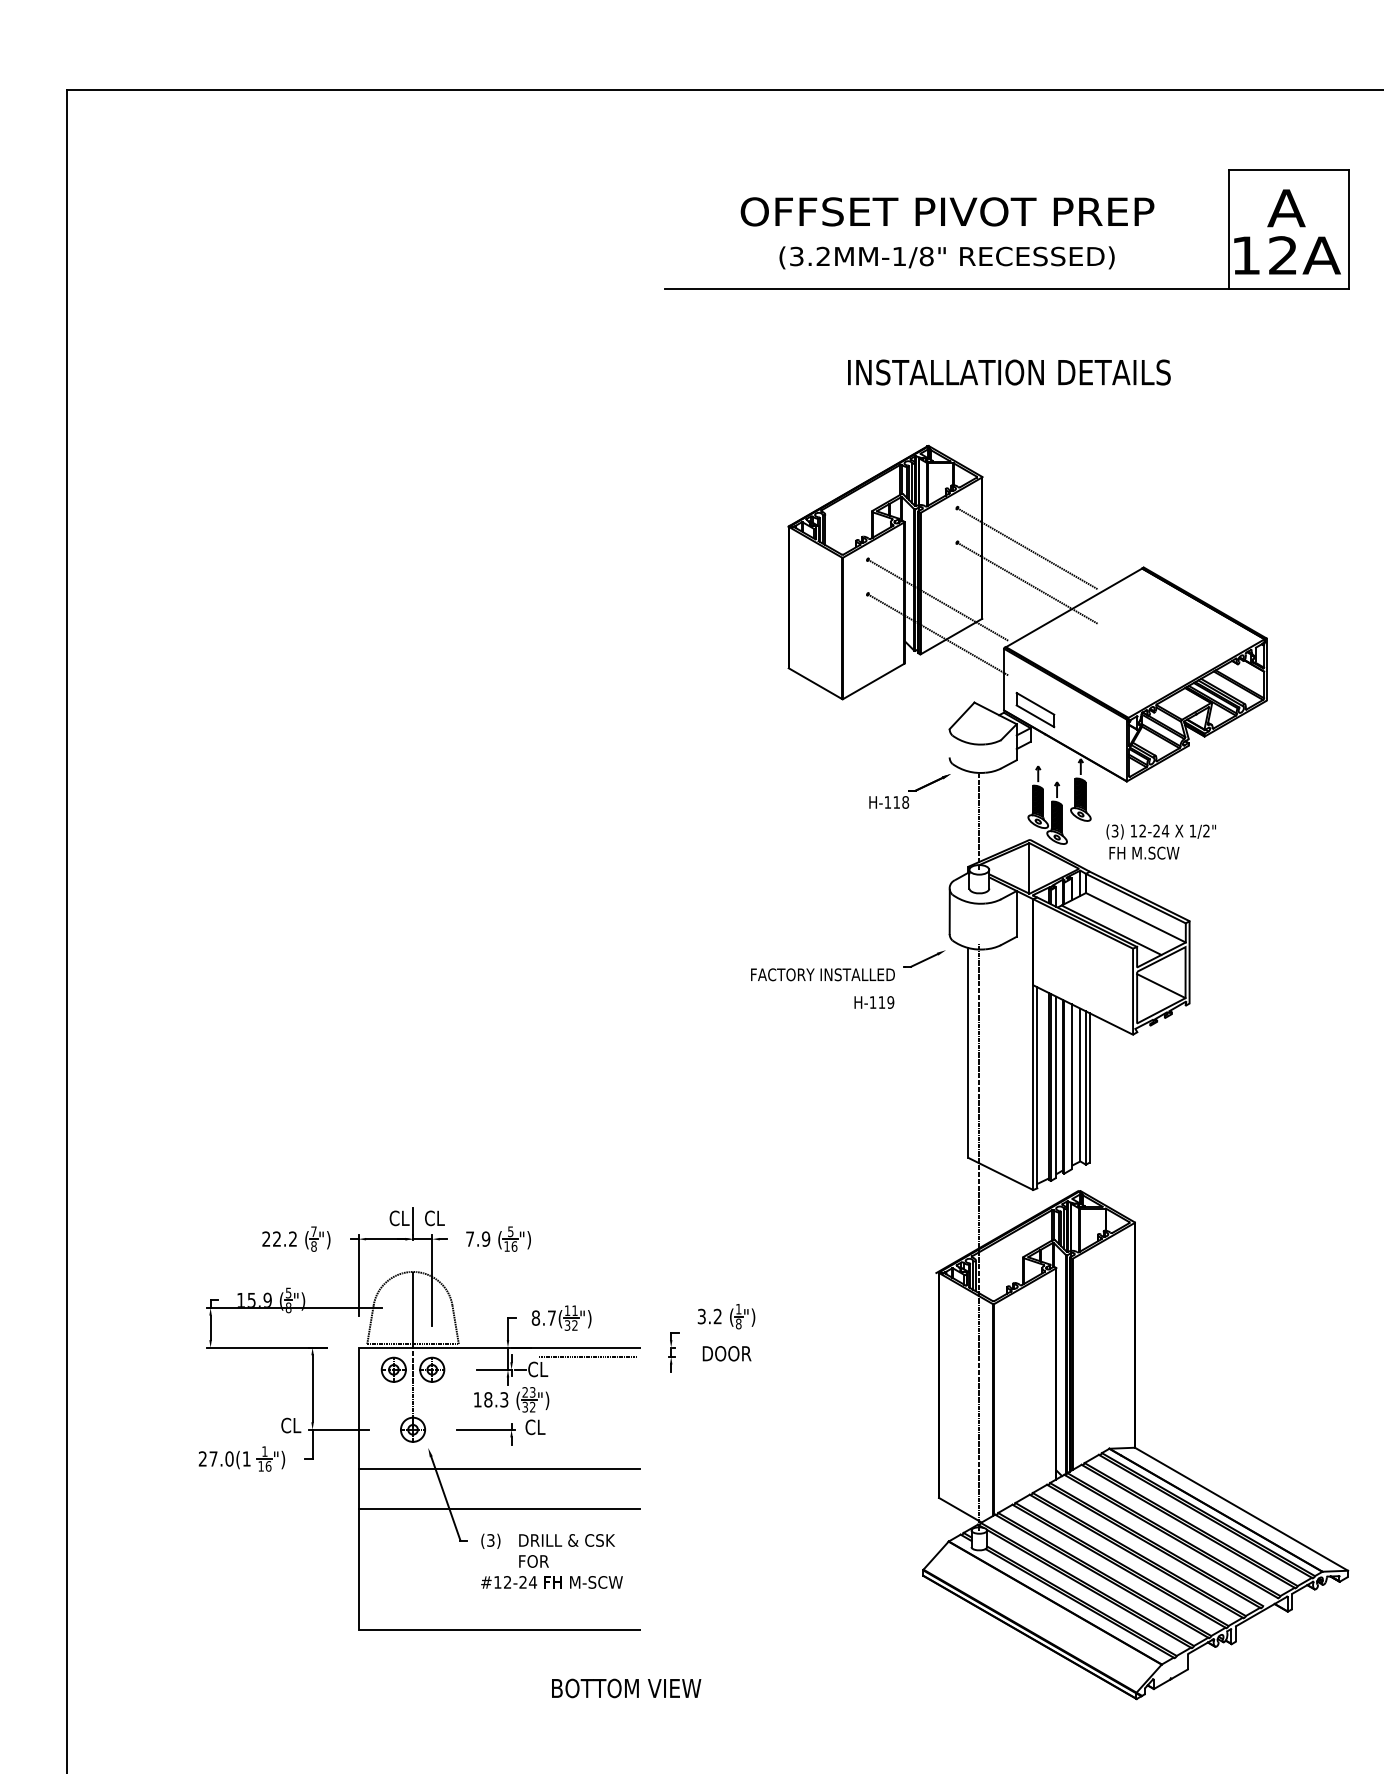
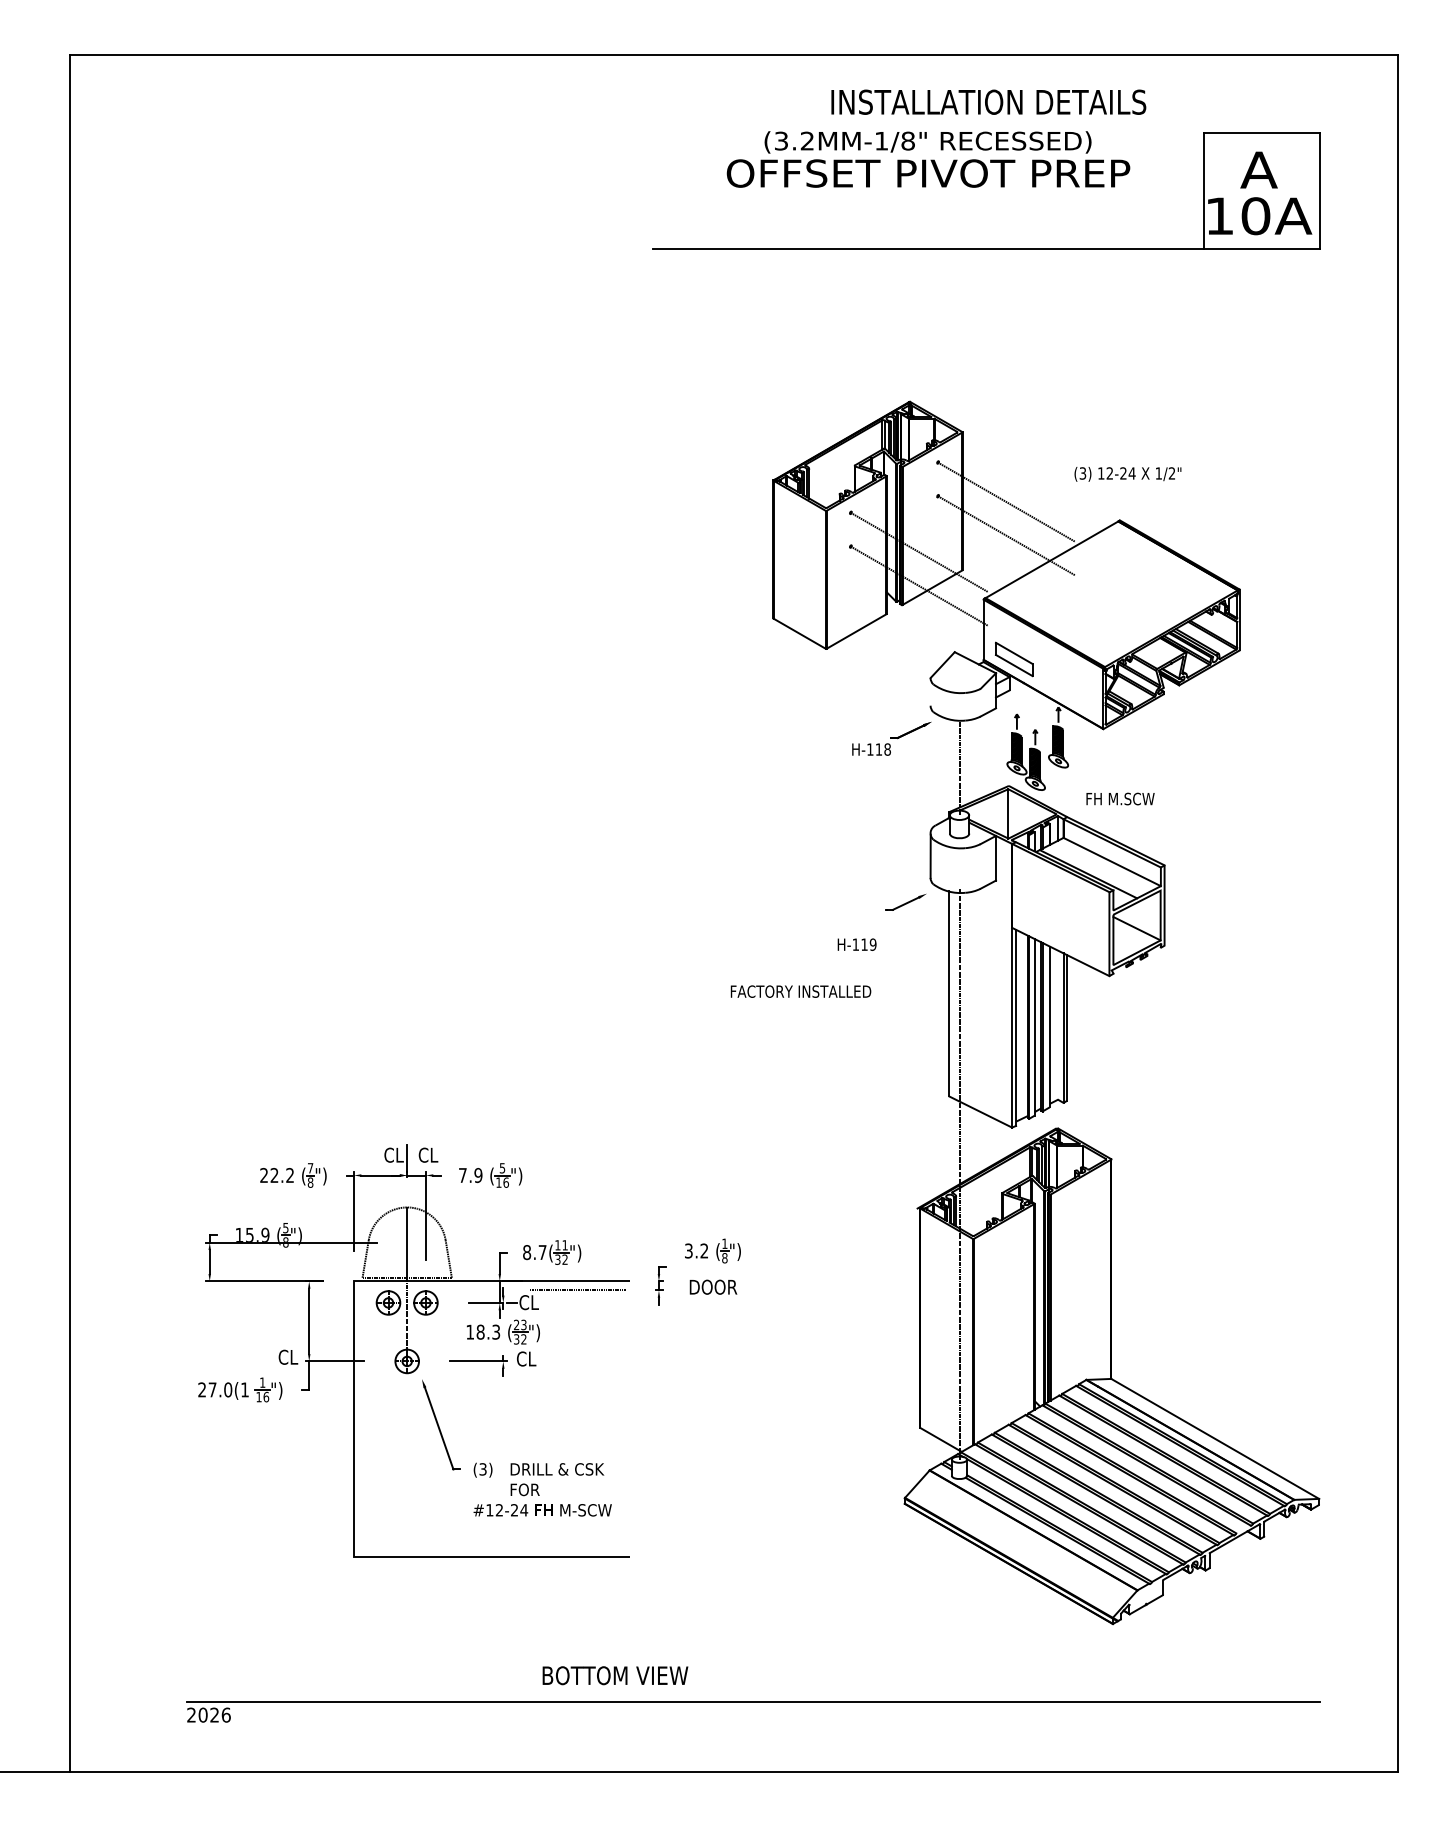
text: (1282, 255) -> (1255, 216), 12A -> 10A
text: (946, 257) -> (927, 142), moved
text: (1009, 371) -> (988, 101), moved
text: (1160, 832) -> (1127, 474), moved
text: (822, 974) -> (800, 991), moved
line: (1080, 1084) -> (1058, 1024), removed
line: (499, 1468) -> (491, 1399), removed
line: (499, 1508) -> (491, 1438), removed
text: (626, 1688) -> (615, 1675), moved

